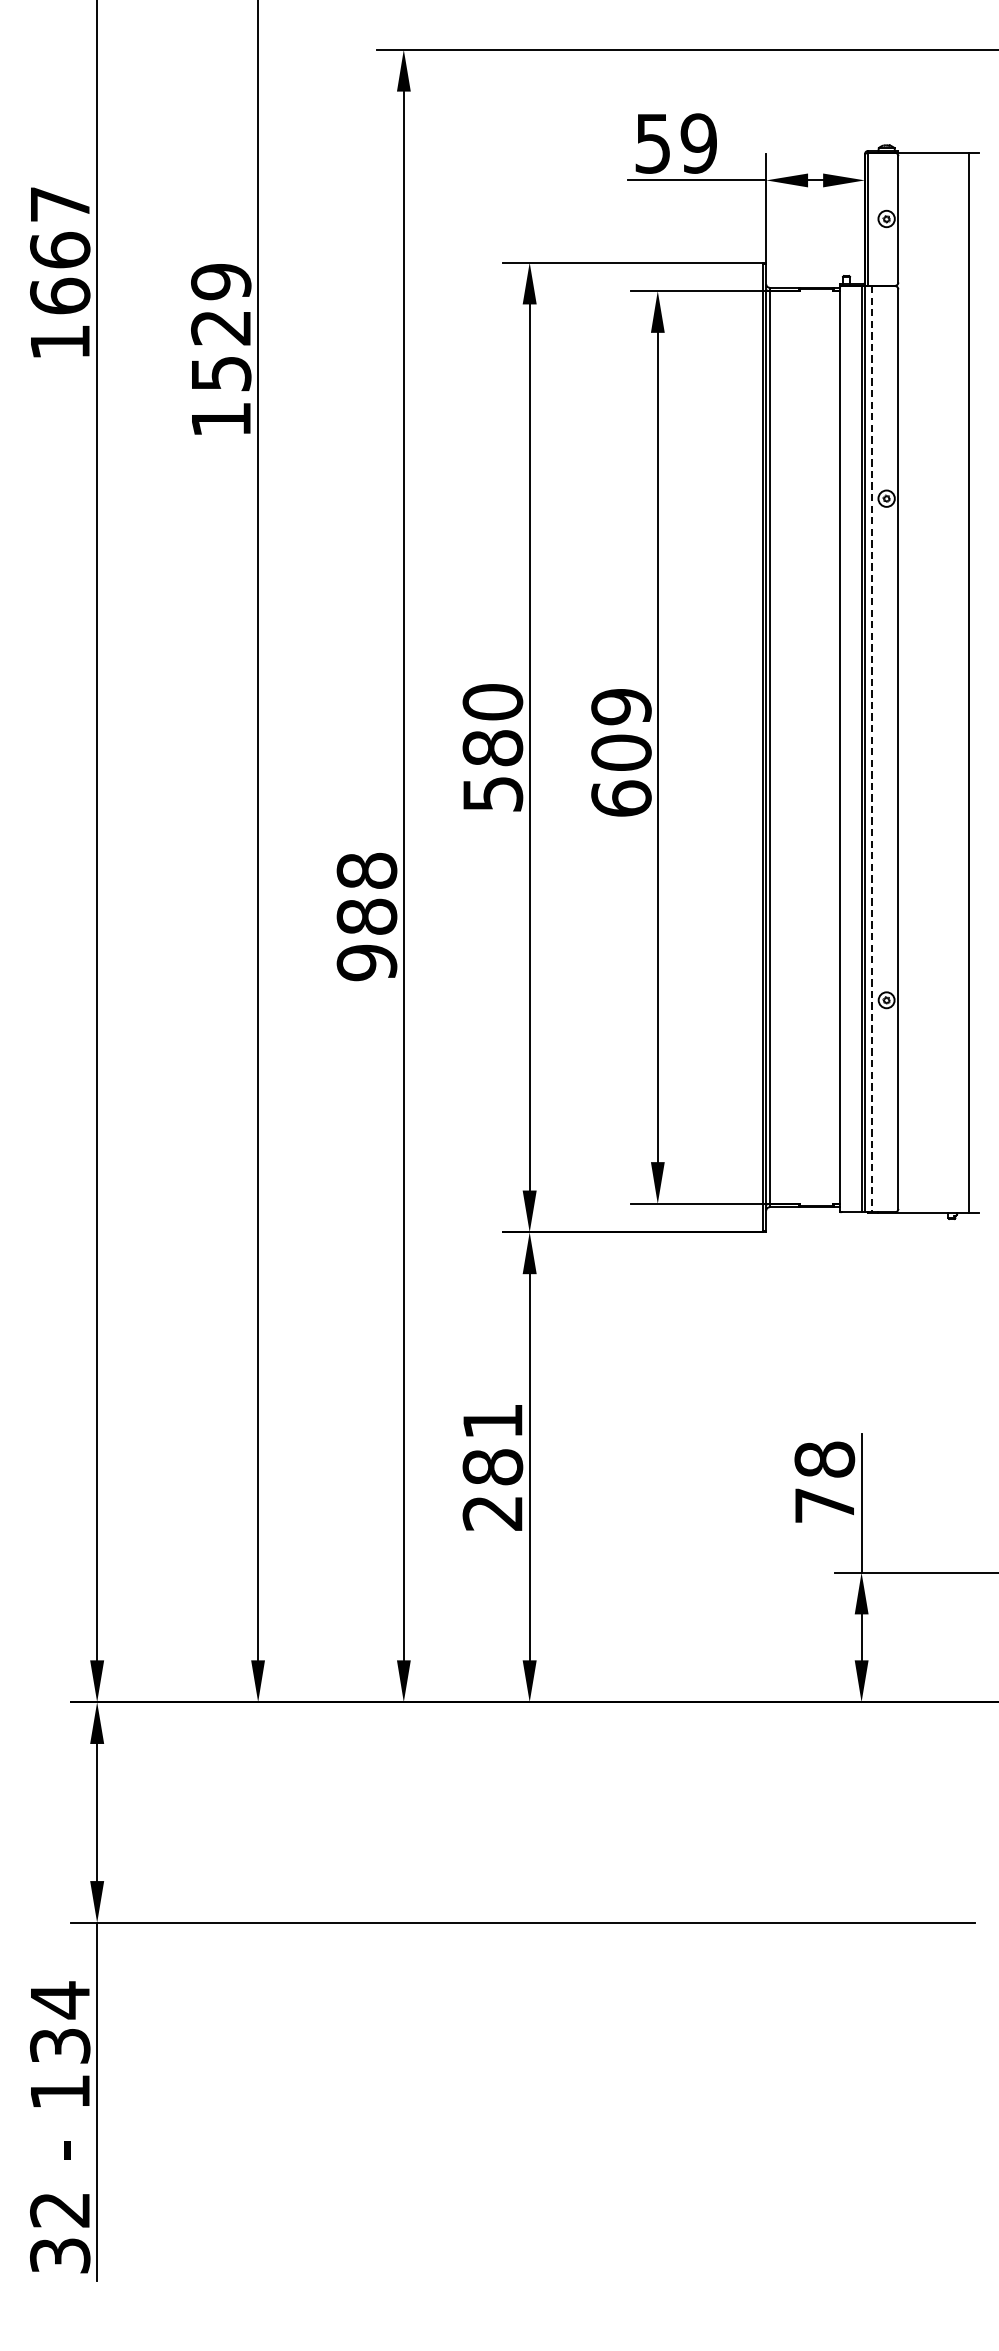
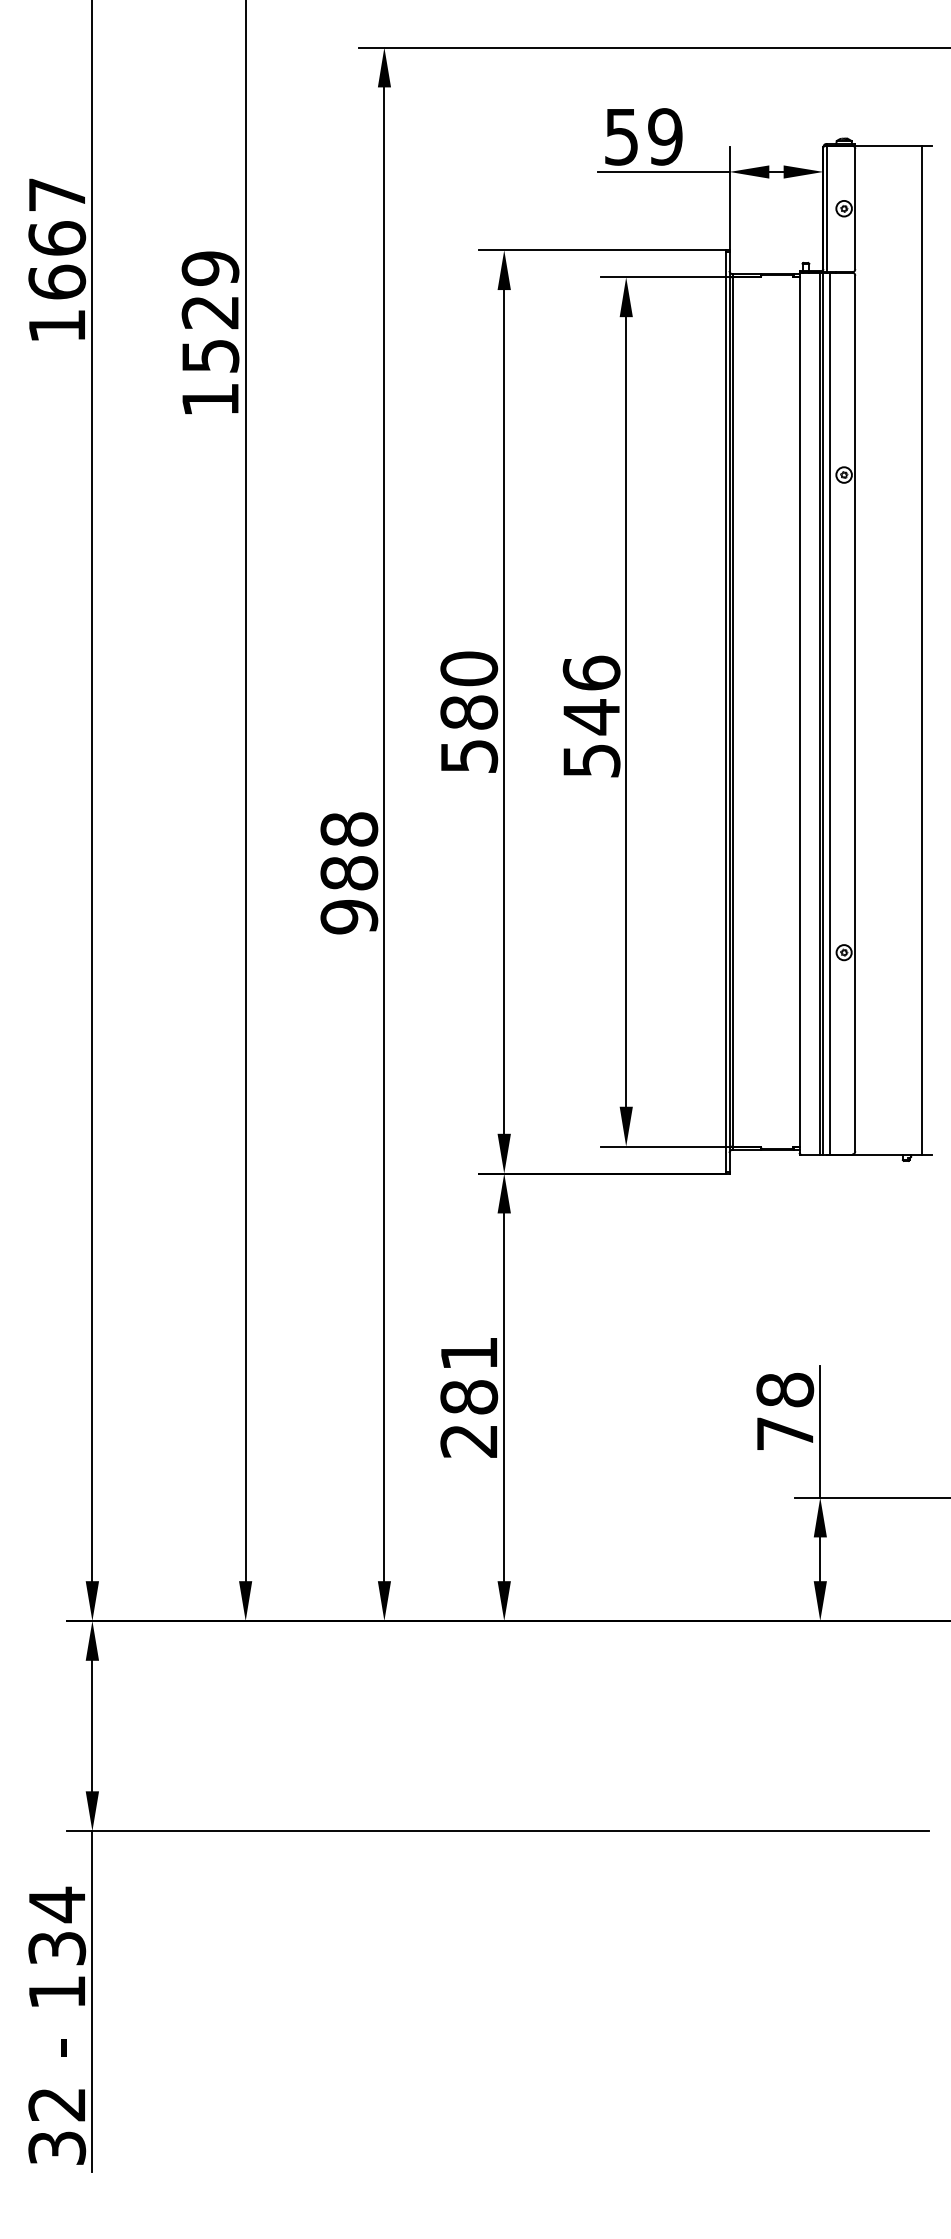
line: (871, 749) -> (829, 713), dashed -> solid
text: (621, 752) -> (591, 716), 609 -> 546

